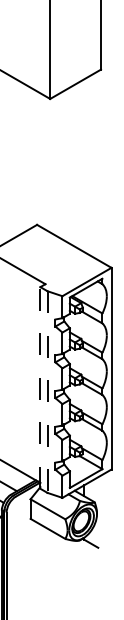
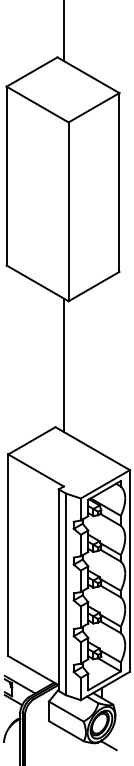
line: (46, 163) -> (64, 365), added
line: (40, 388) -> (58, 590), dashed -> solid
line: (47, 392) -> (65, 594), dashed -> solid

